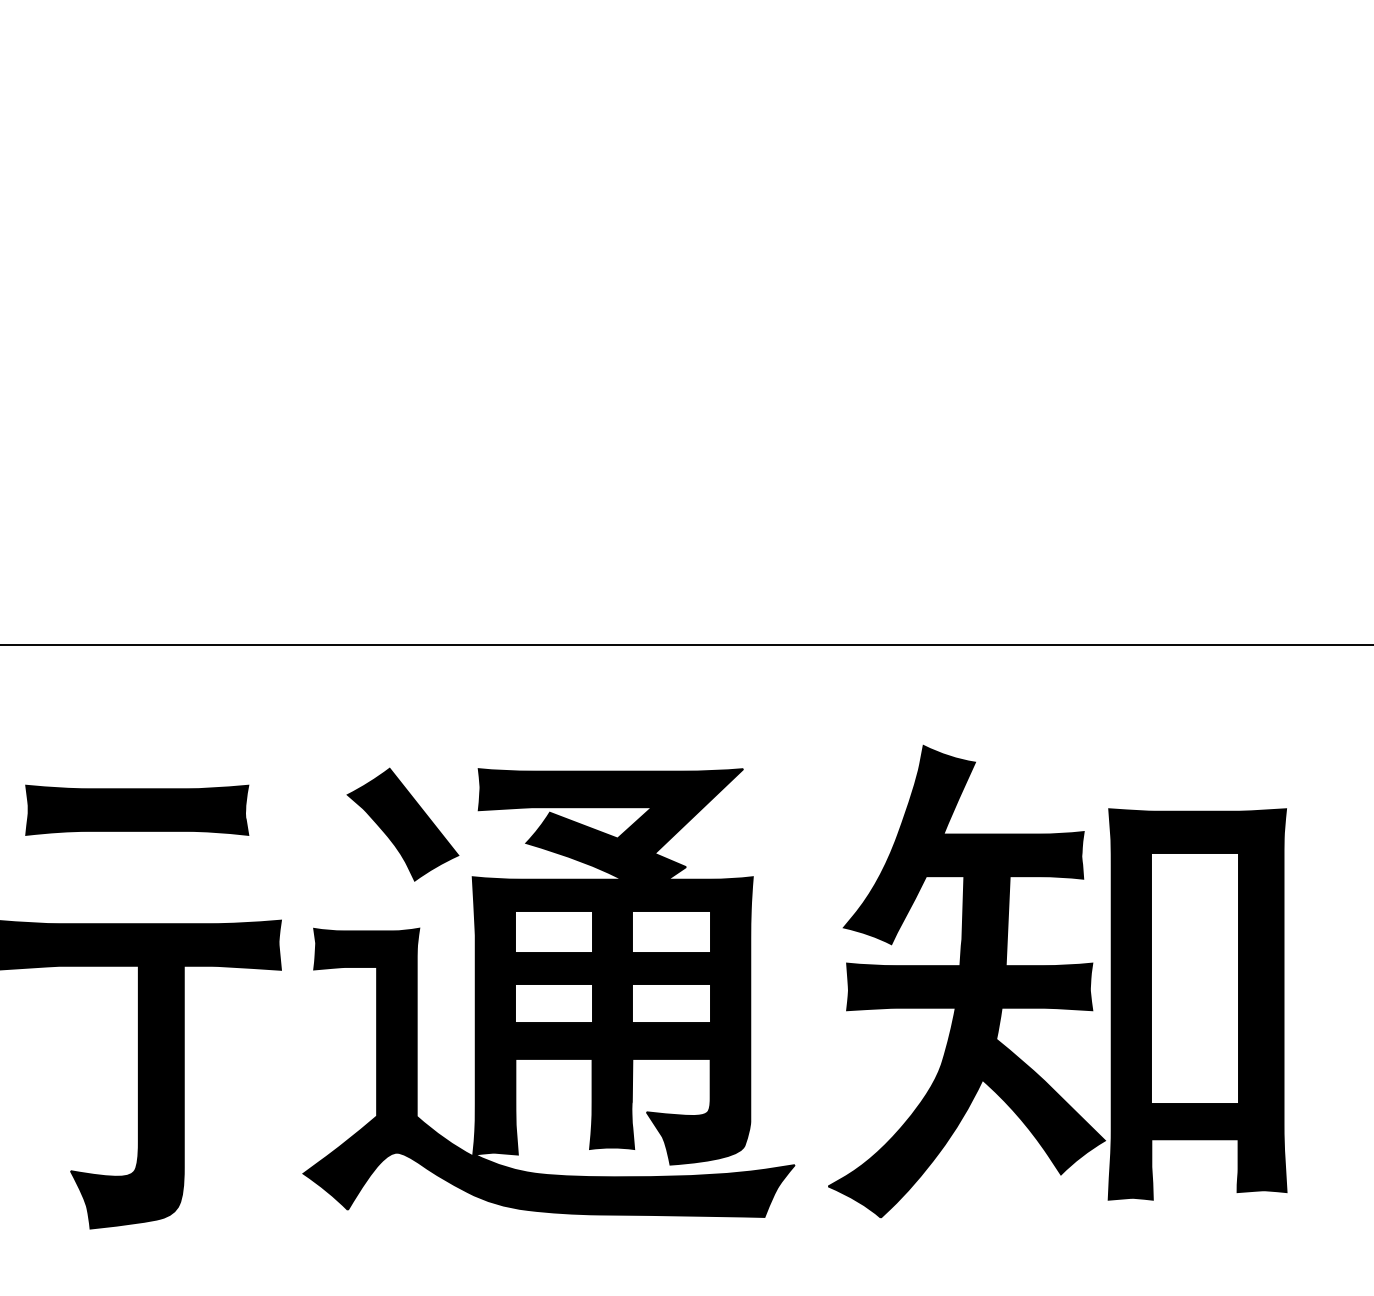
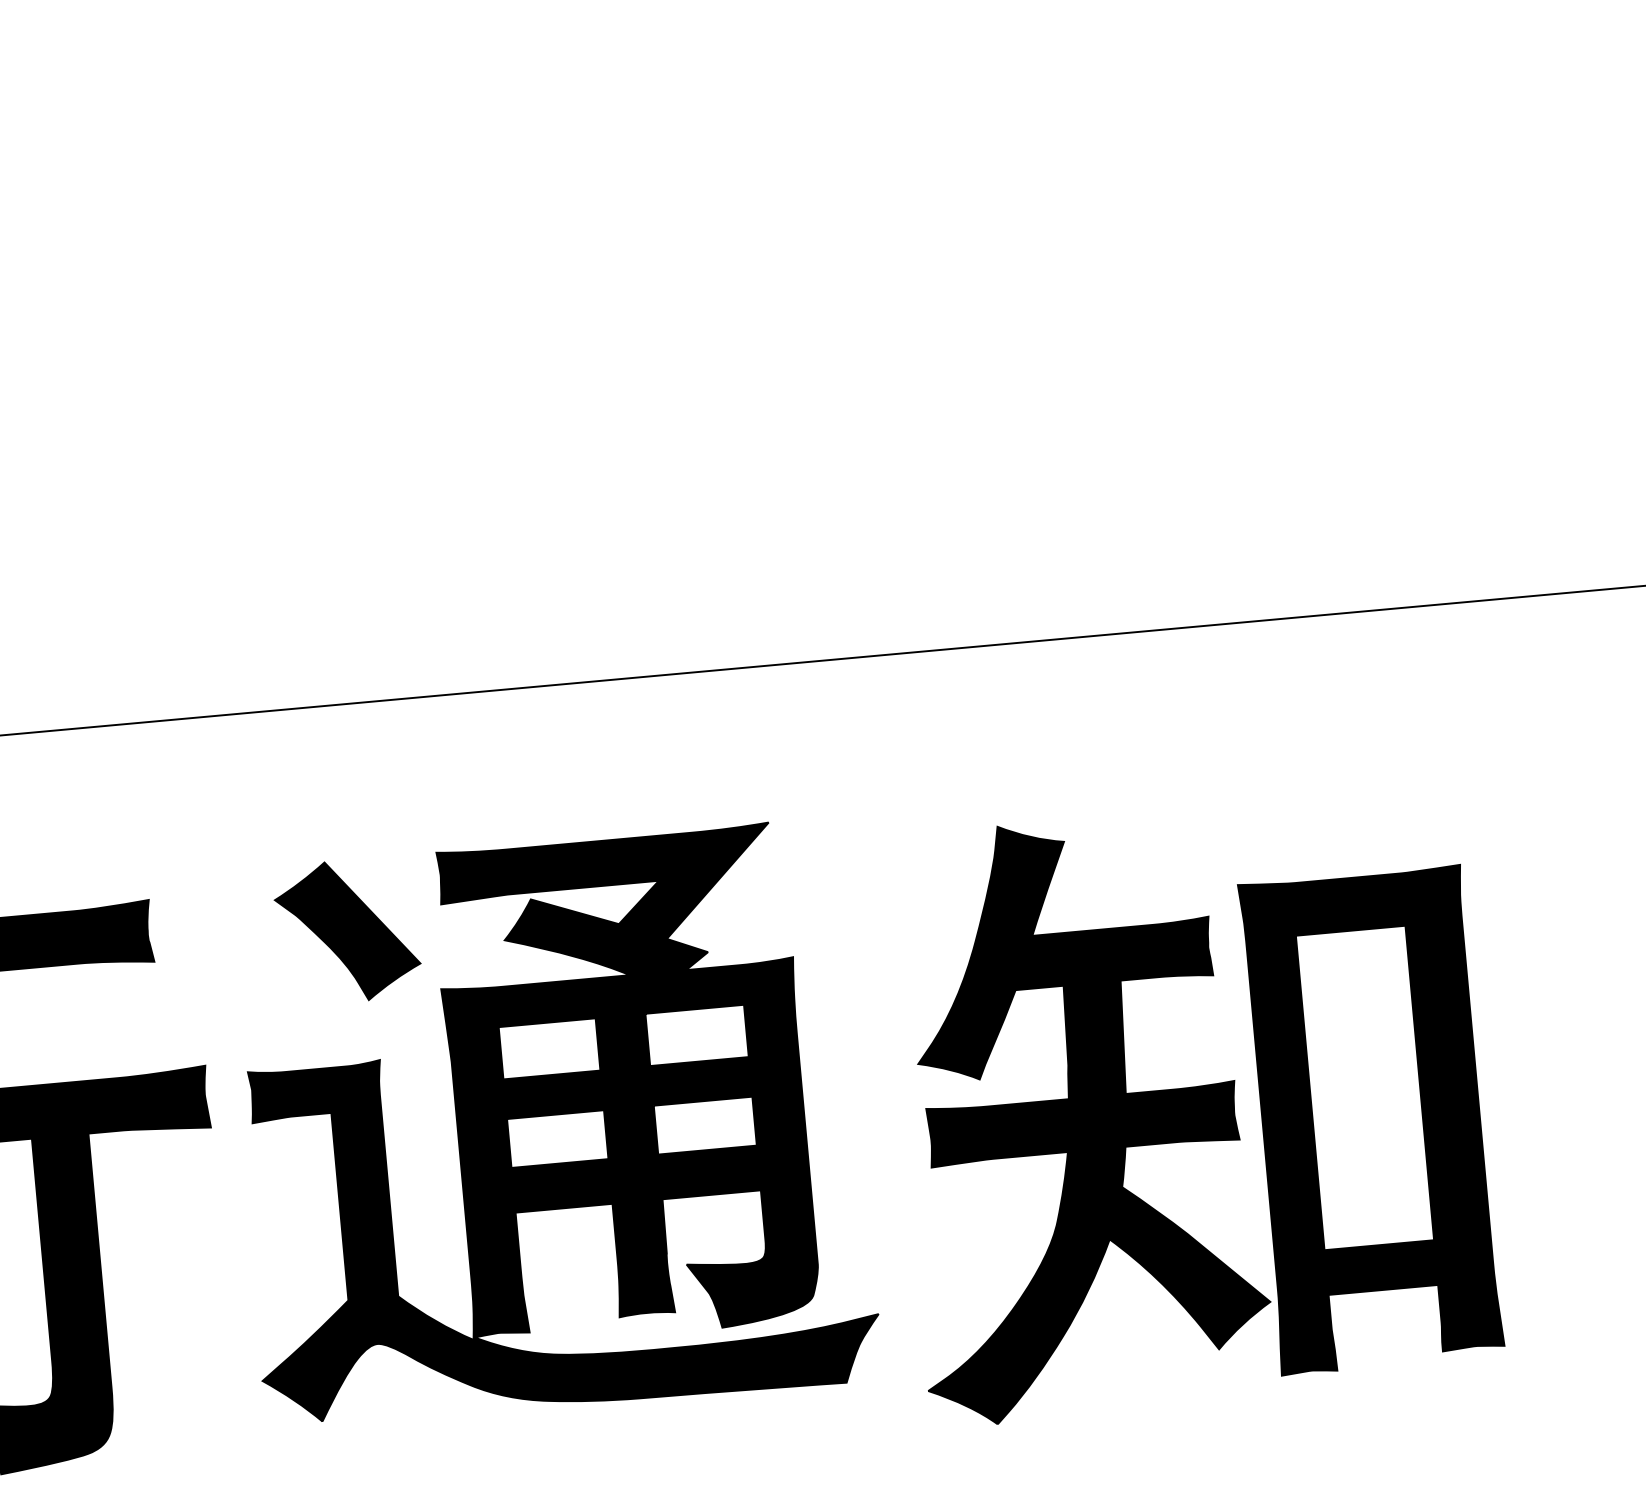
part: (1057, 981) -> (1192, 1107), moved

